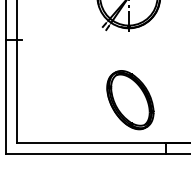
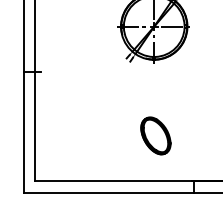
part: (130, 99) -> (155, 135), size x0.6

